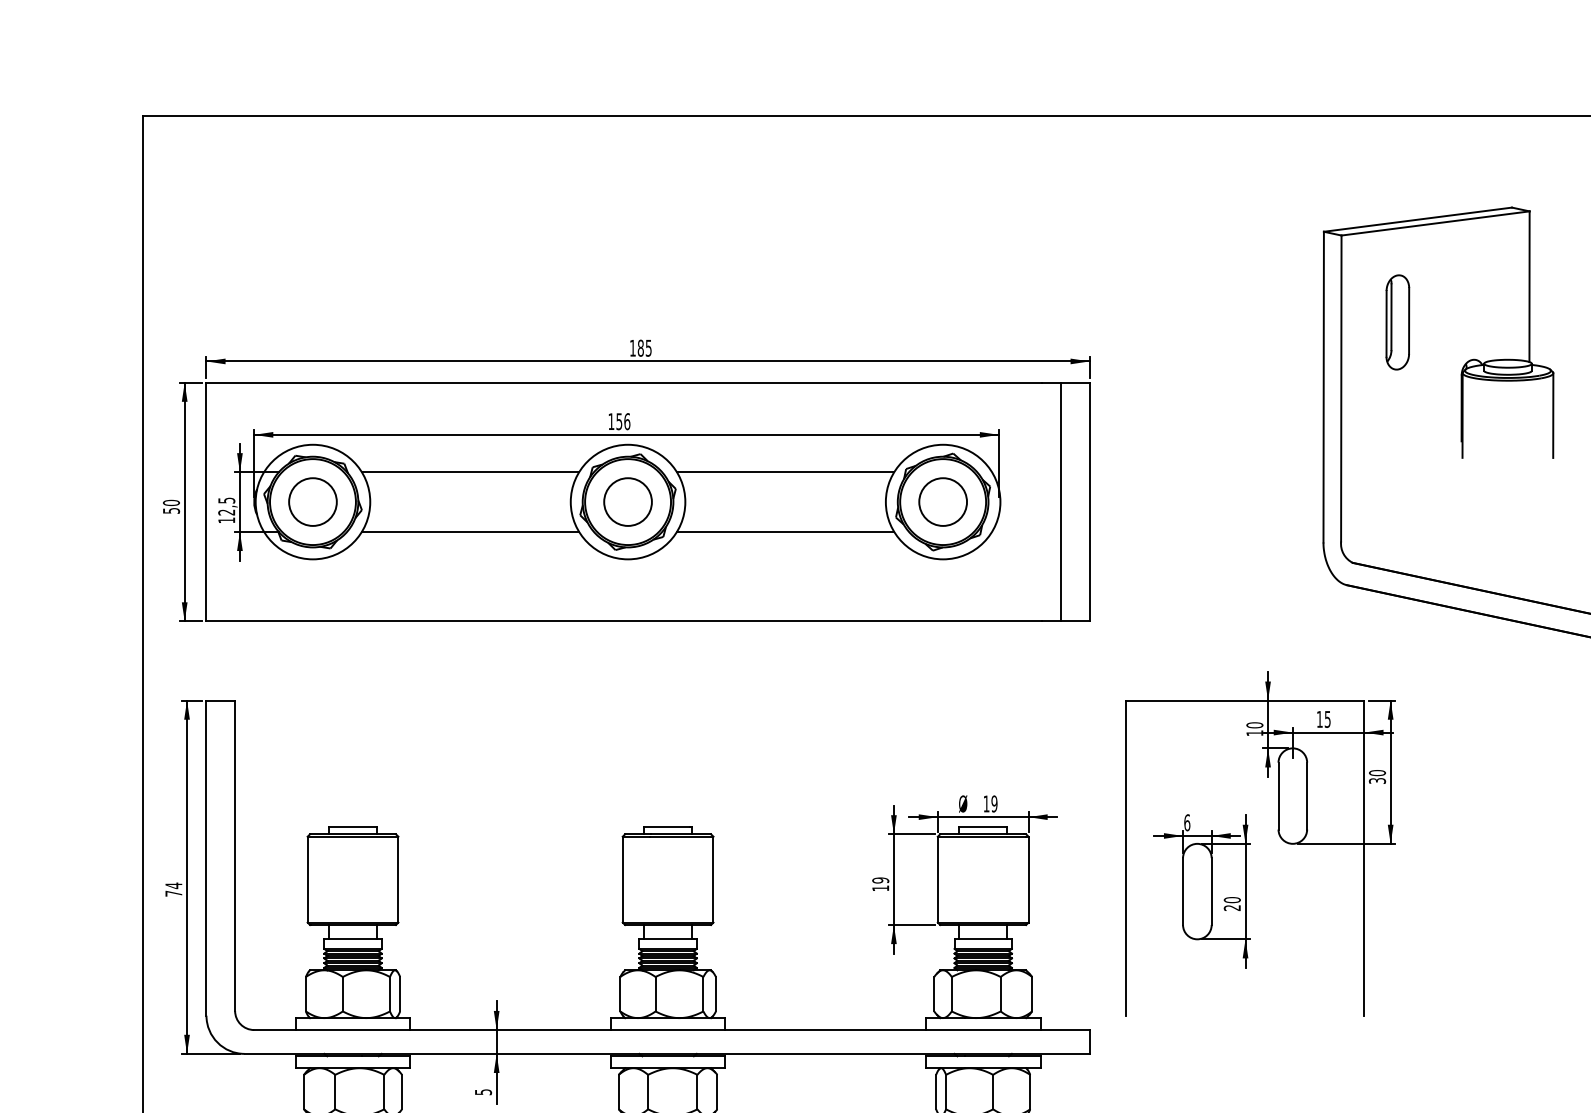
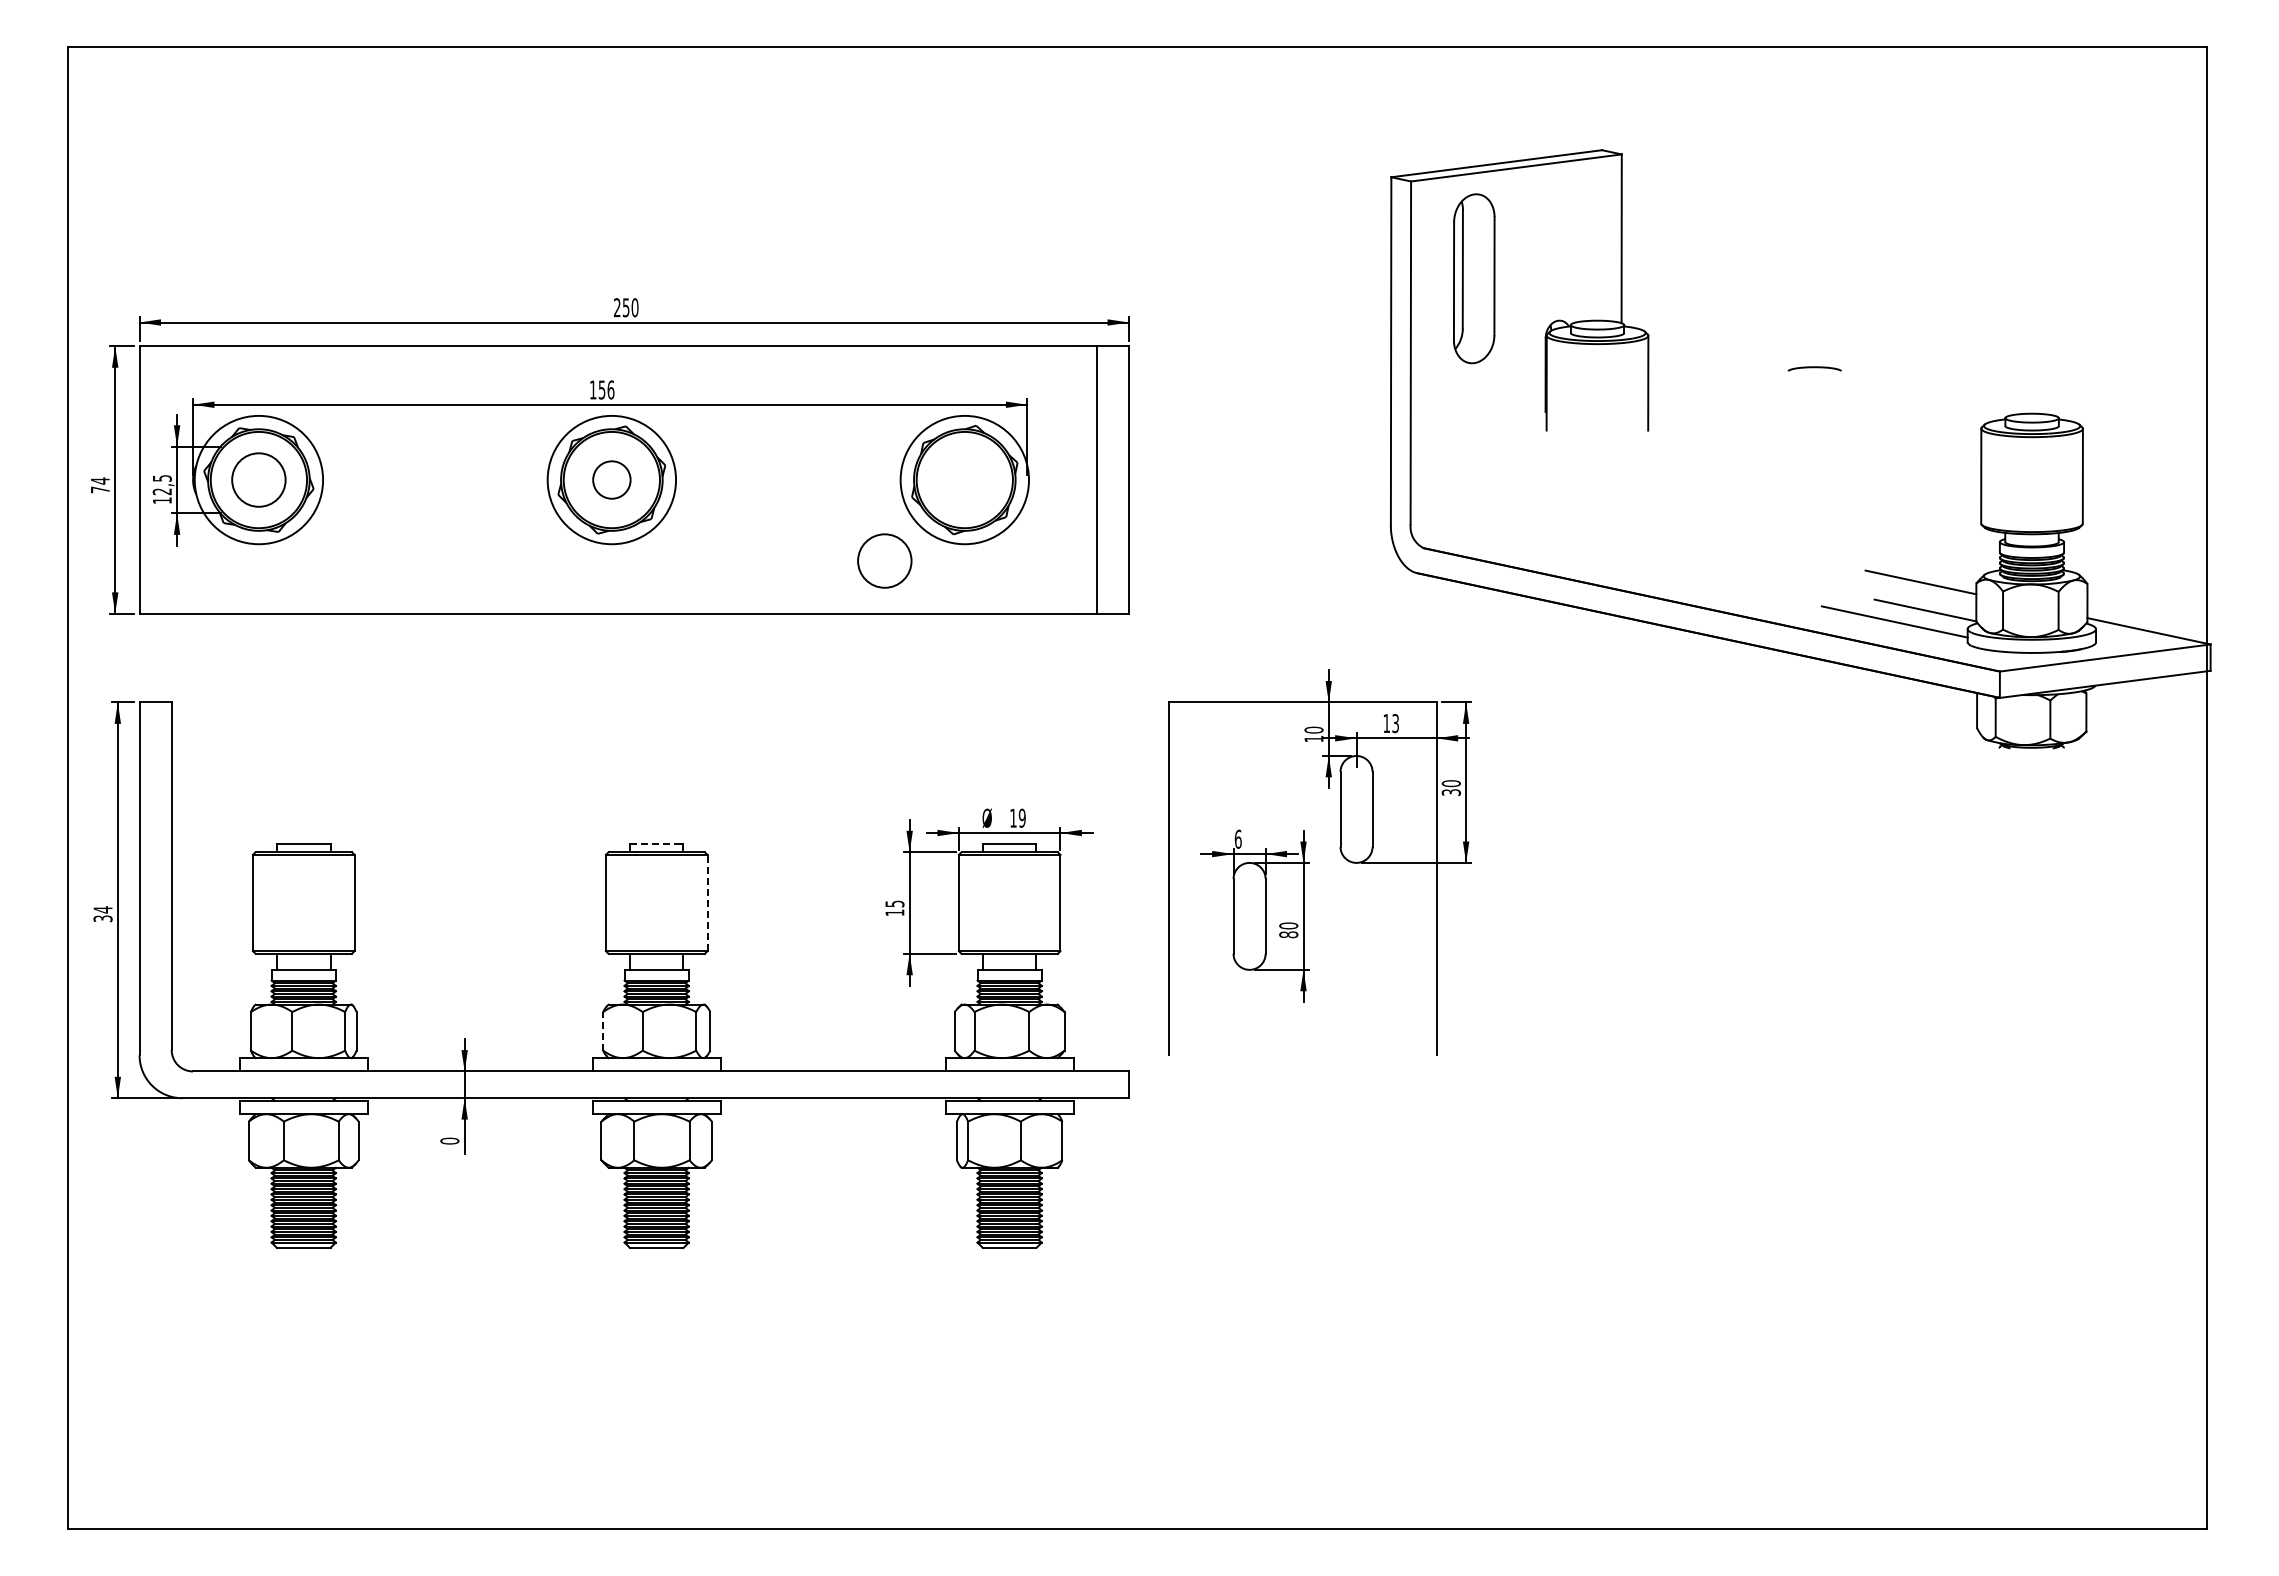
part: (1397, 322) -> (1473, 278), size x1.6
text: (641, 348) -> (626, 307), 185 -> 250
line: (470, 472) -> (435, 446), removed
line: (785, 472) -> (788, 446), removed
circle: (627, 501) -> (611, 479), size x0.7
circle: (942, 501) -> (884, 560), moved
text: (170, 506) -> (99, 485), 50 -> 74
line: (470, 531) -> (435, 513), removed
line: (785, 531) -> (788, 513), removed
text: (1327, 718) -> (1395, 722), 15 -> 13
line: (667, 827) -> (655, 844), solid -> dashed
line: (713, 879) -> (707, 902), solid -> dashed
text: (880, 880) -> (894, 903), 19 -> 15
text: (173, 893) -> (102, 918), 74 -> 34
text: (1232, 907) -> (1288, 934), 20 -> 80
line: (620, 993) -> (603, 1030), solid -> dashed
text: (483, 1091) -> (449, 1140), 5 -> 0

